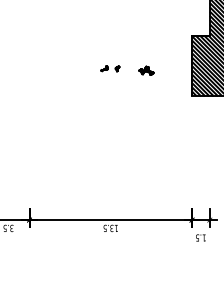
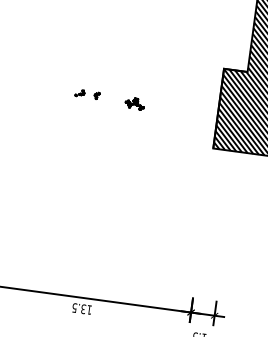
part: (120, 67) -> (101, 94), moved

